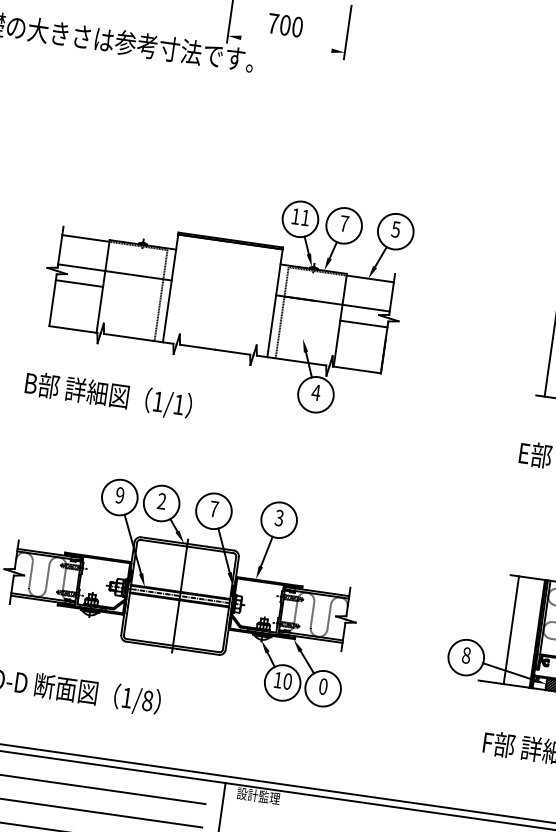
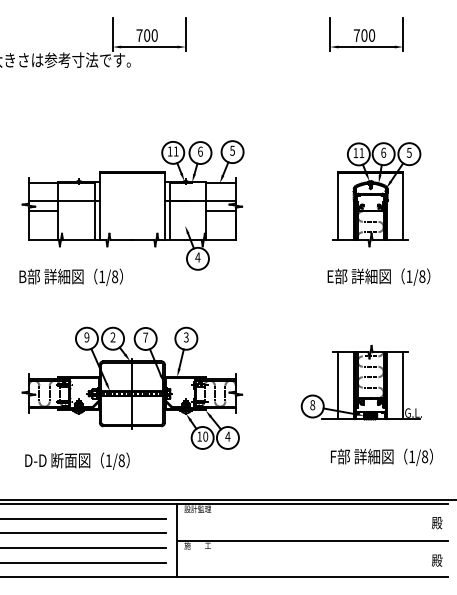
line: (286, 45) -> (149, 47), added
text: (344, 223) -> (200, 151), 7 -> 6
text: (179, 404) -> (115, 276), 1/1 -> 1/8
text: (322, 686) -> (227, 436), 0 -> 4

